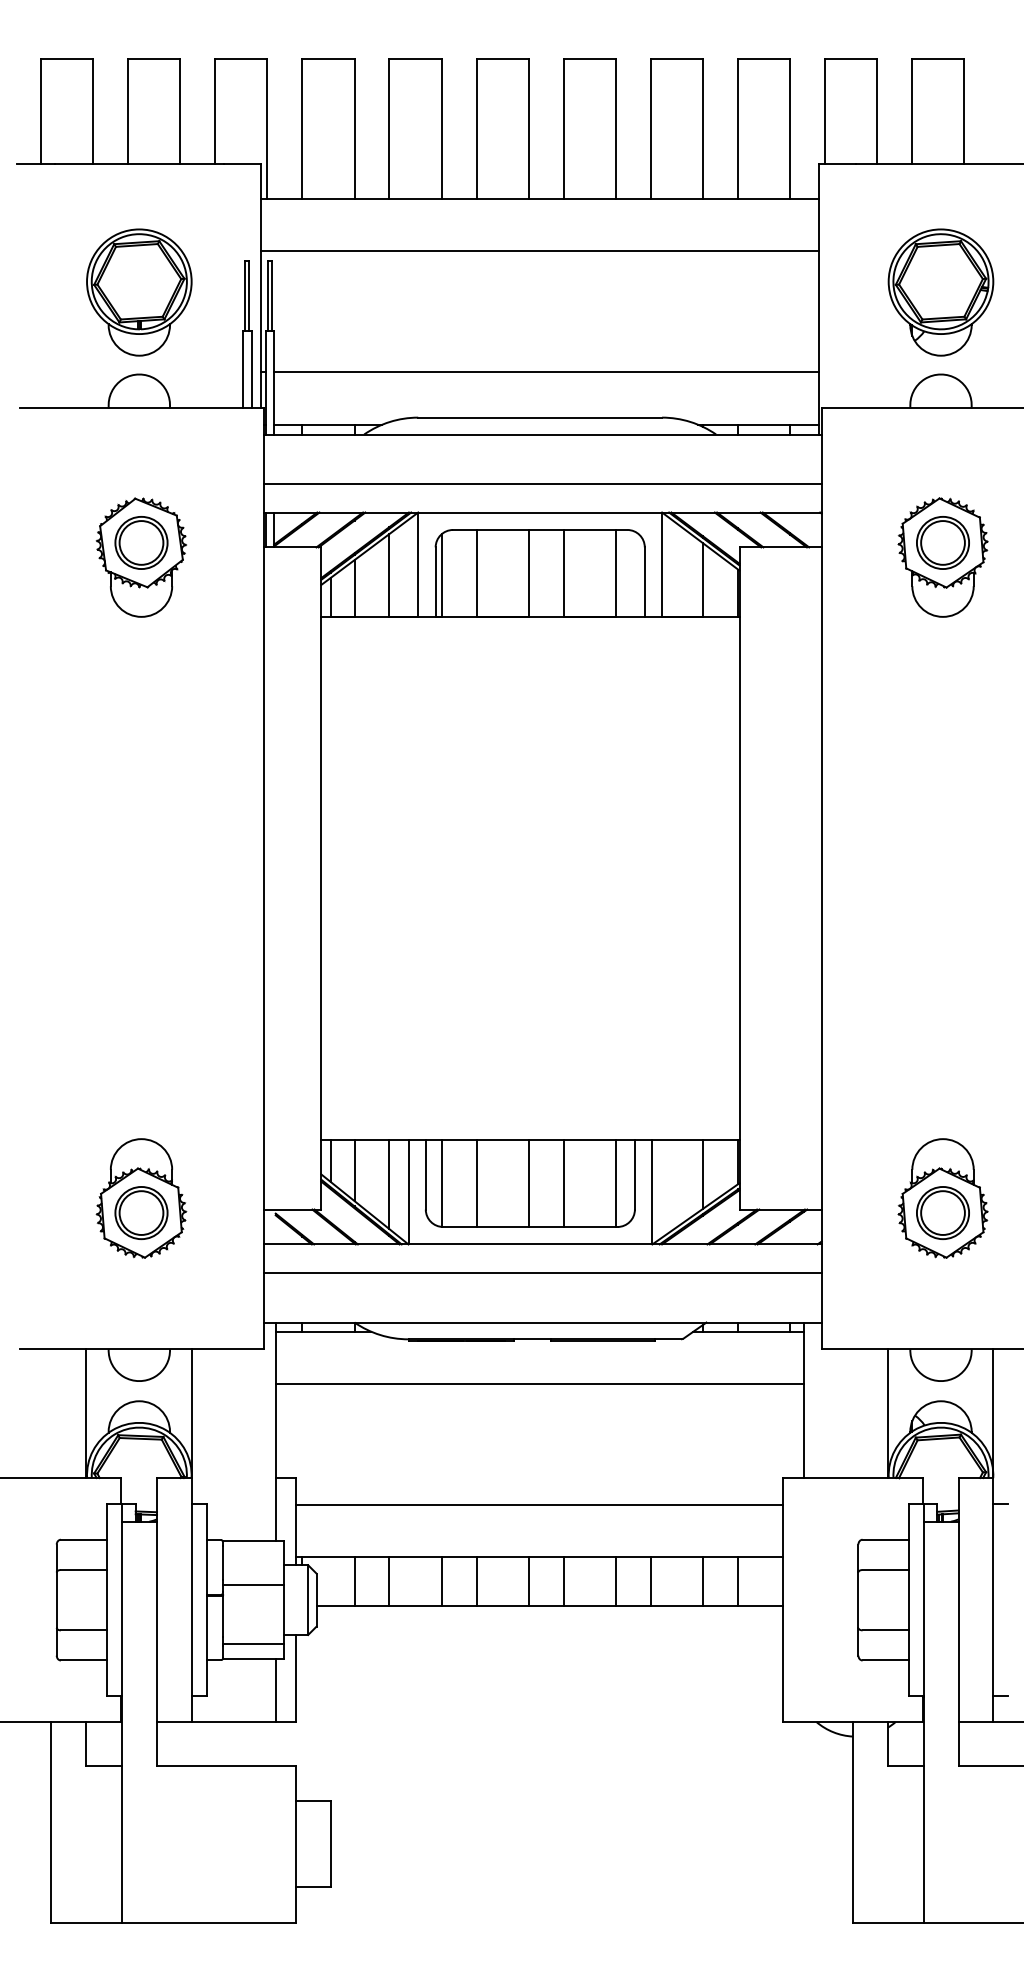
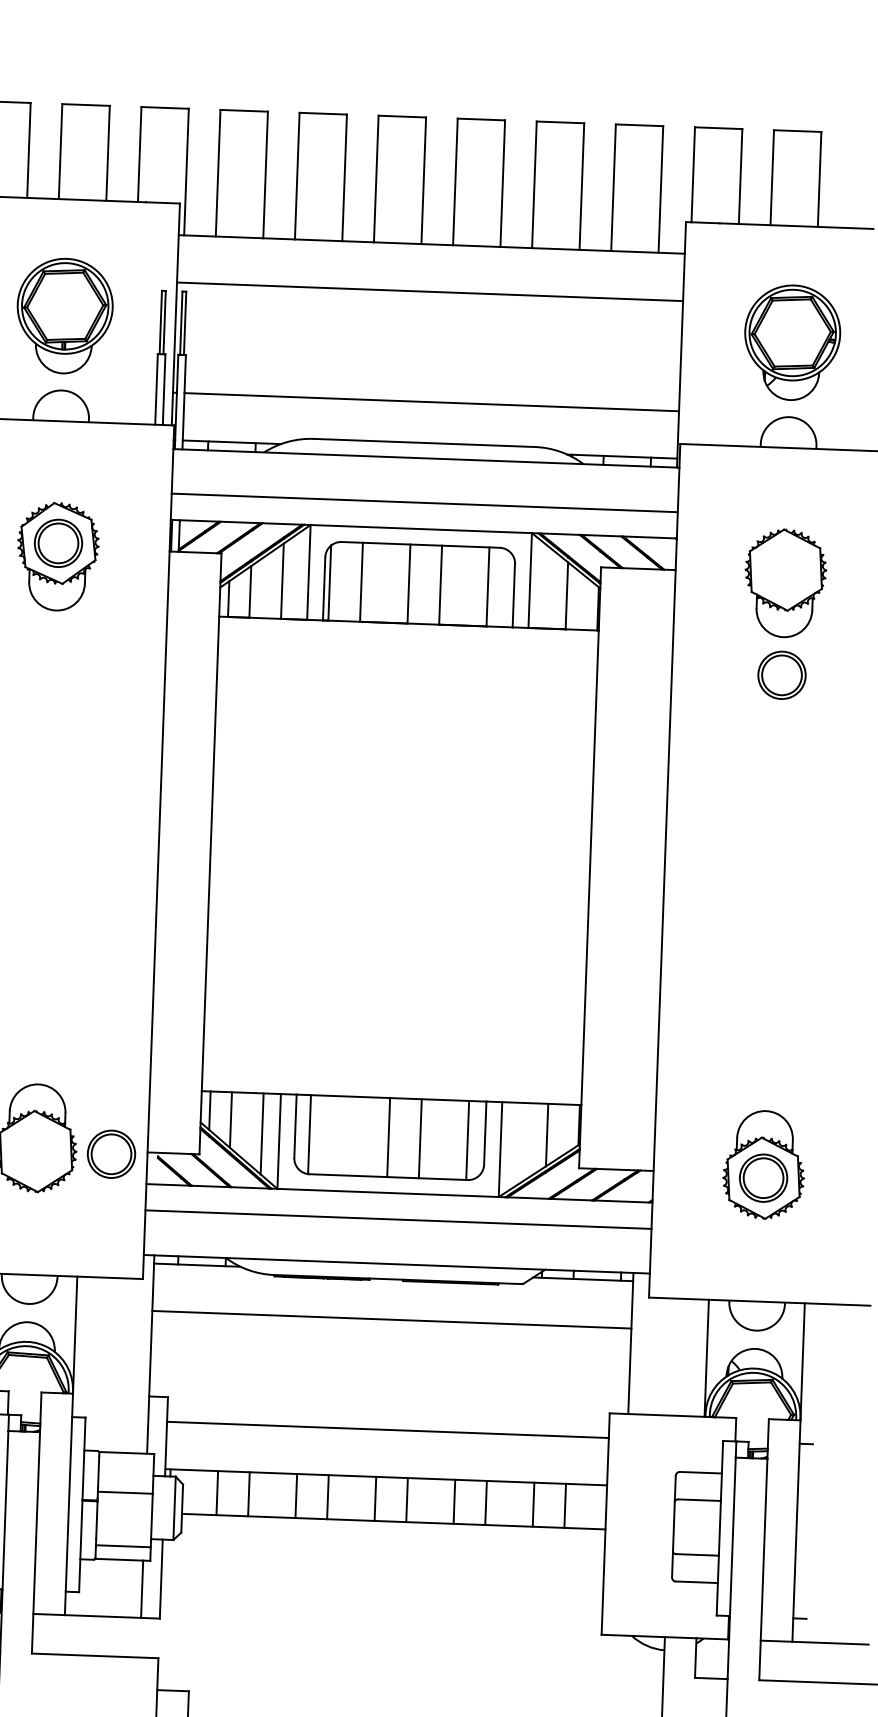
part: (942, 542) -> (781, 674), moved
line: (476, 1183) -> (341, 1135), removed
part: (141, 1212) -> (111, 1153), moved

